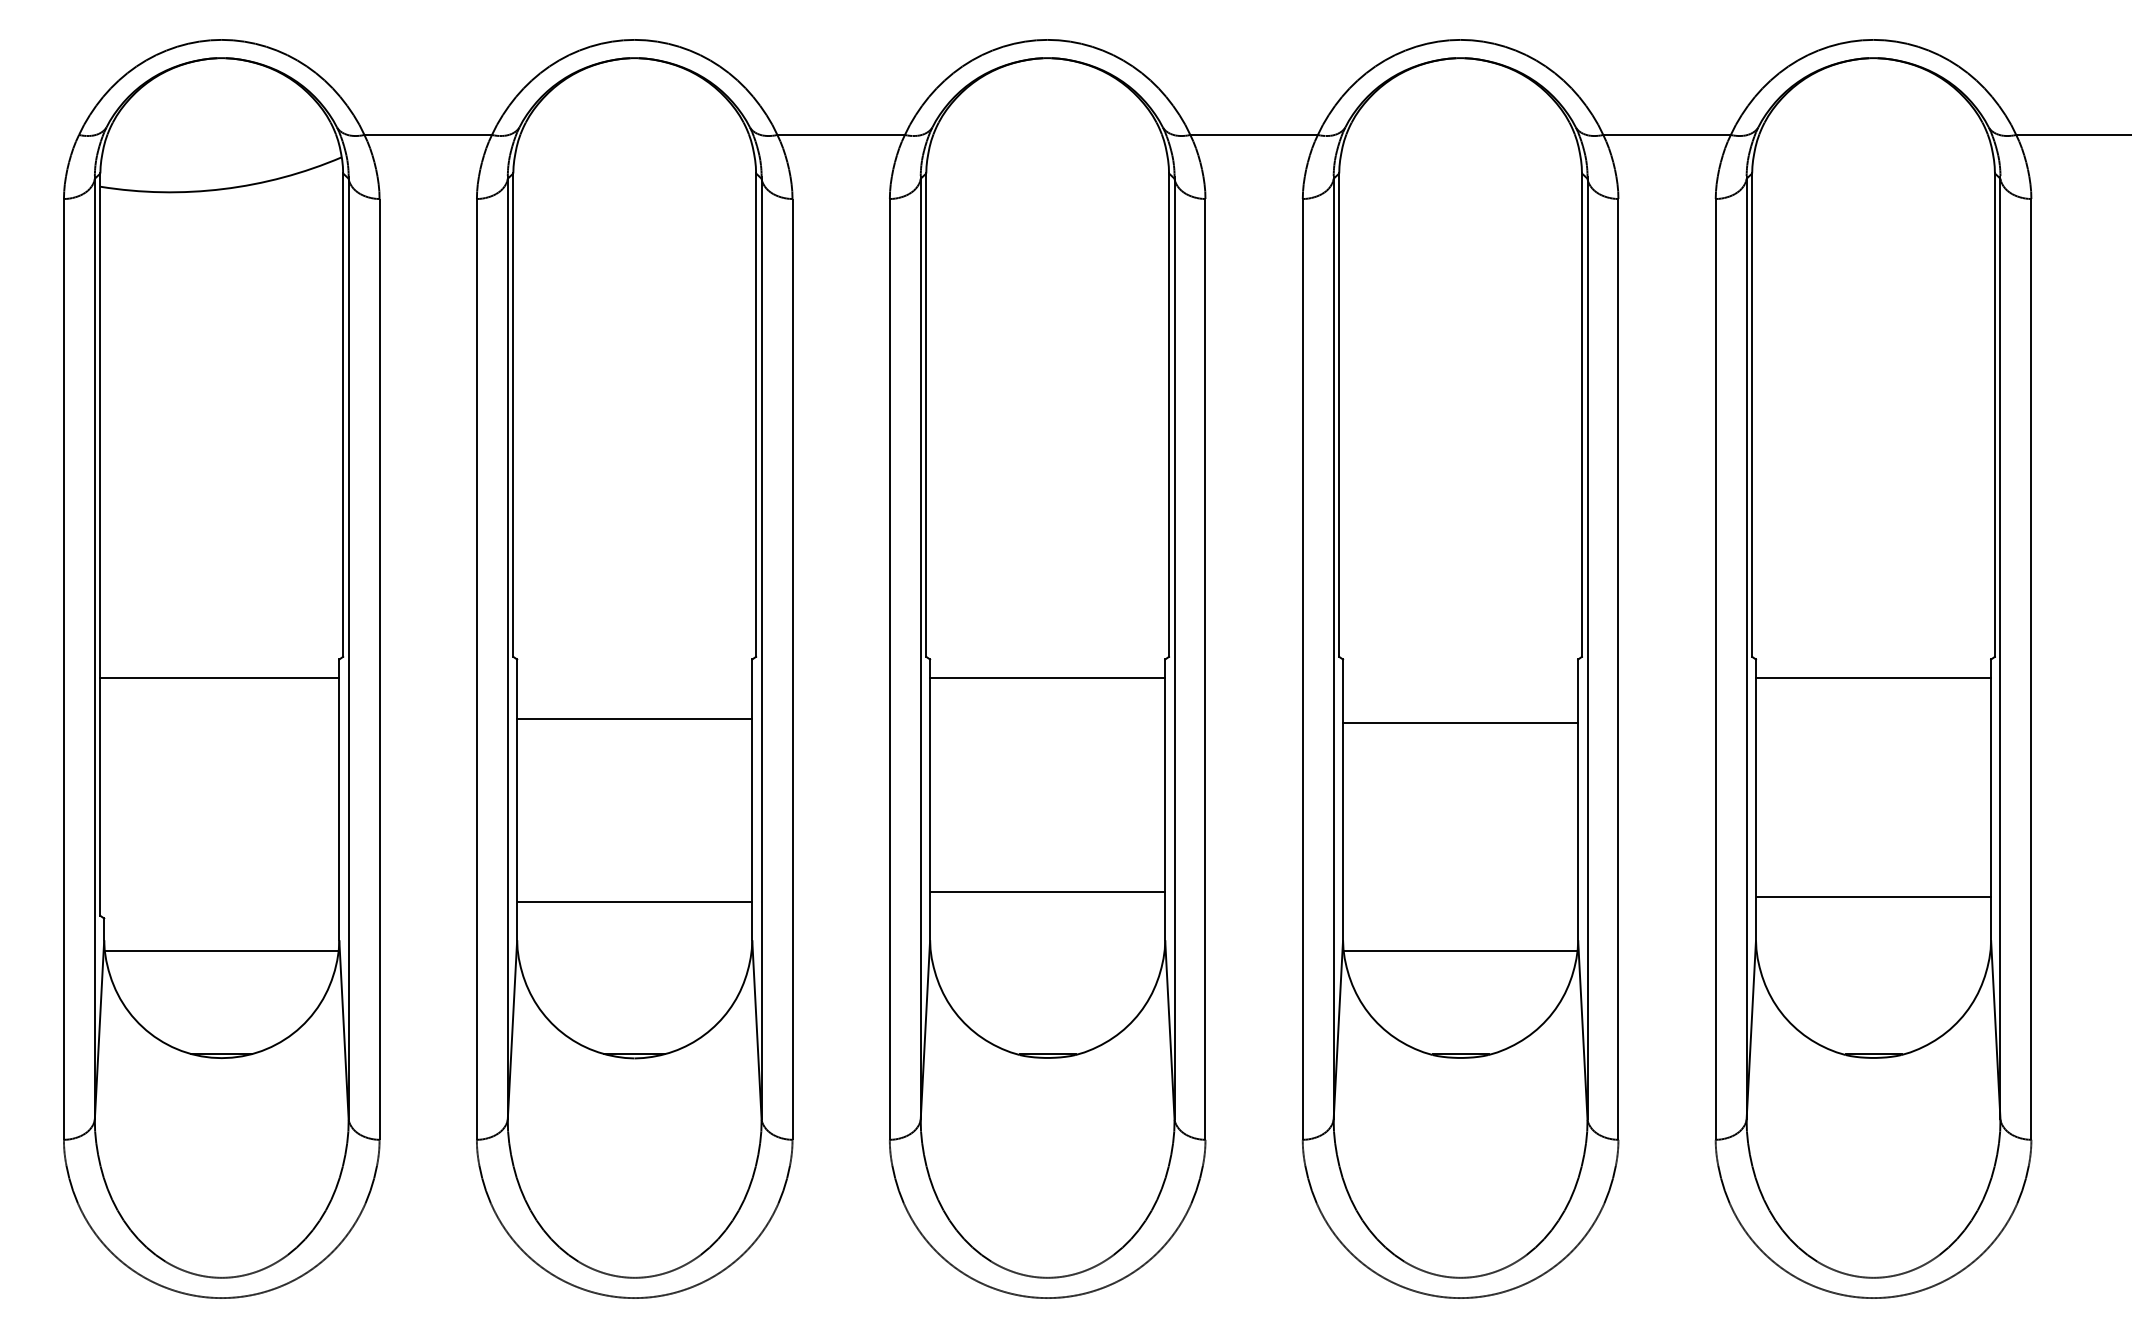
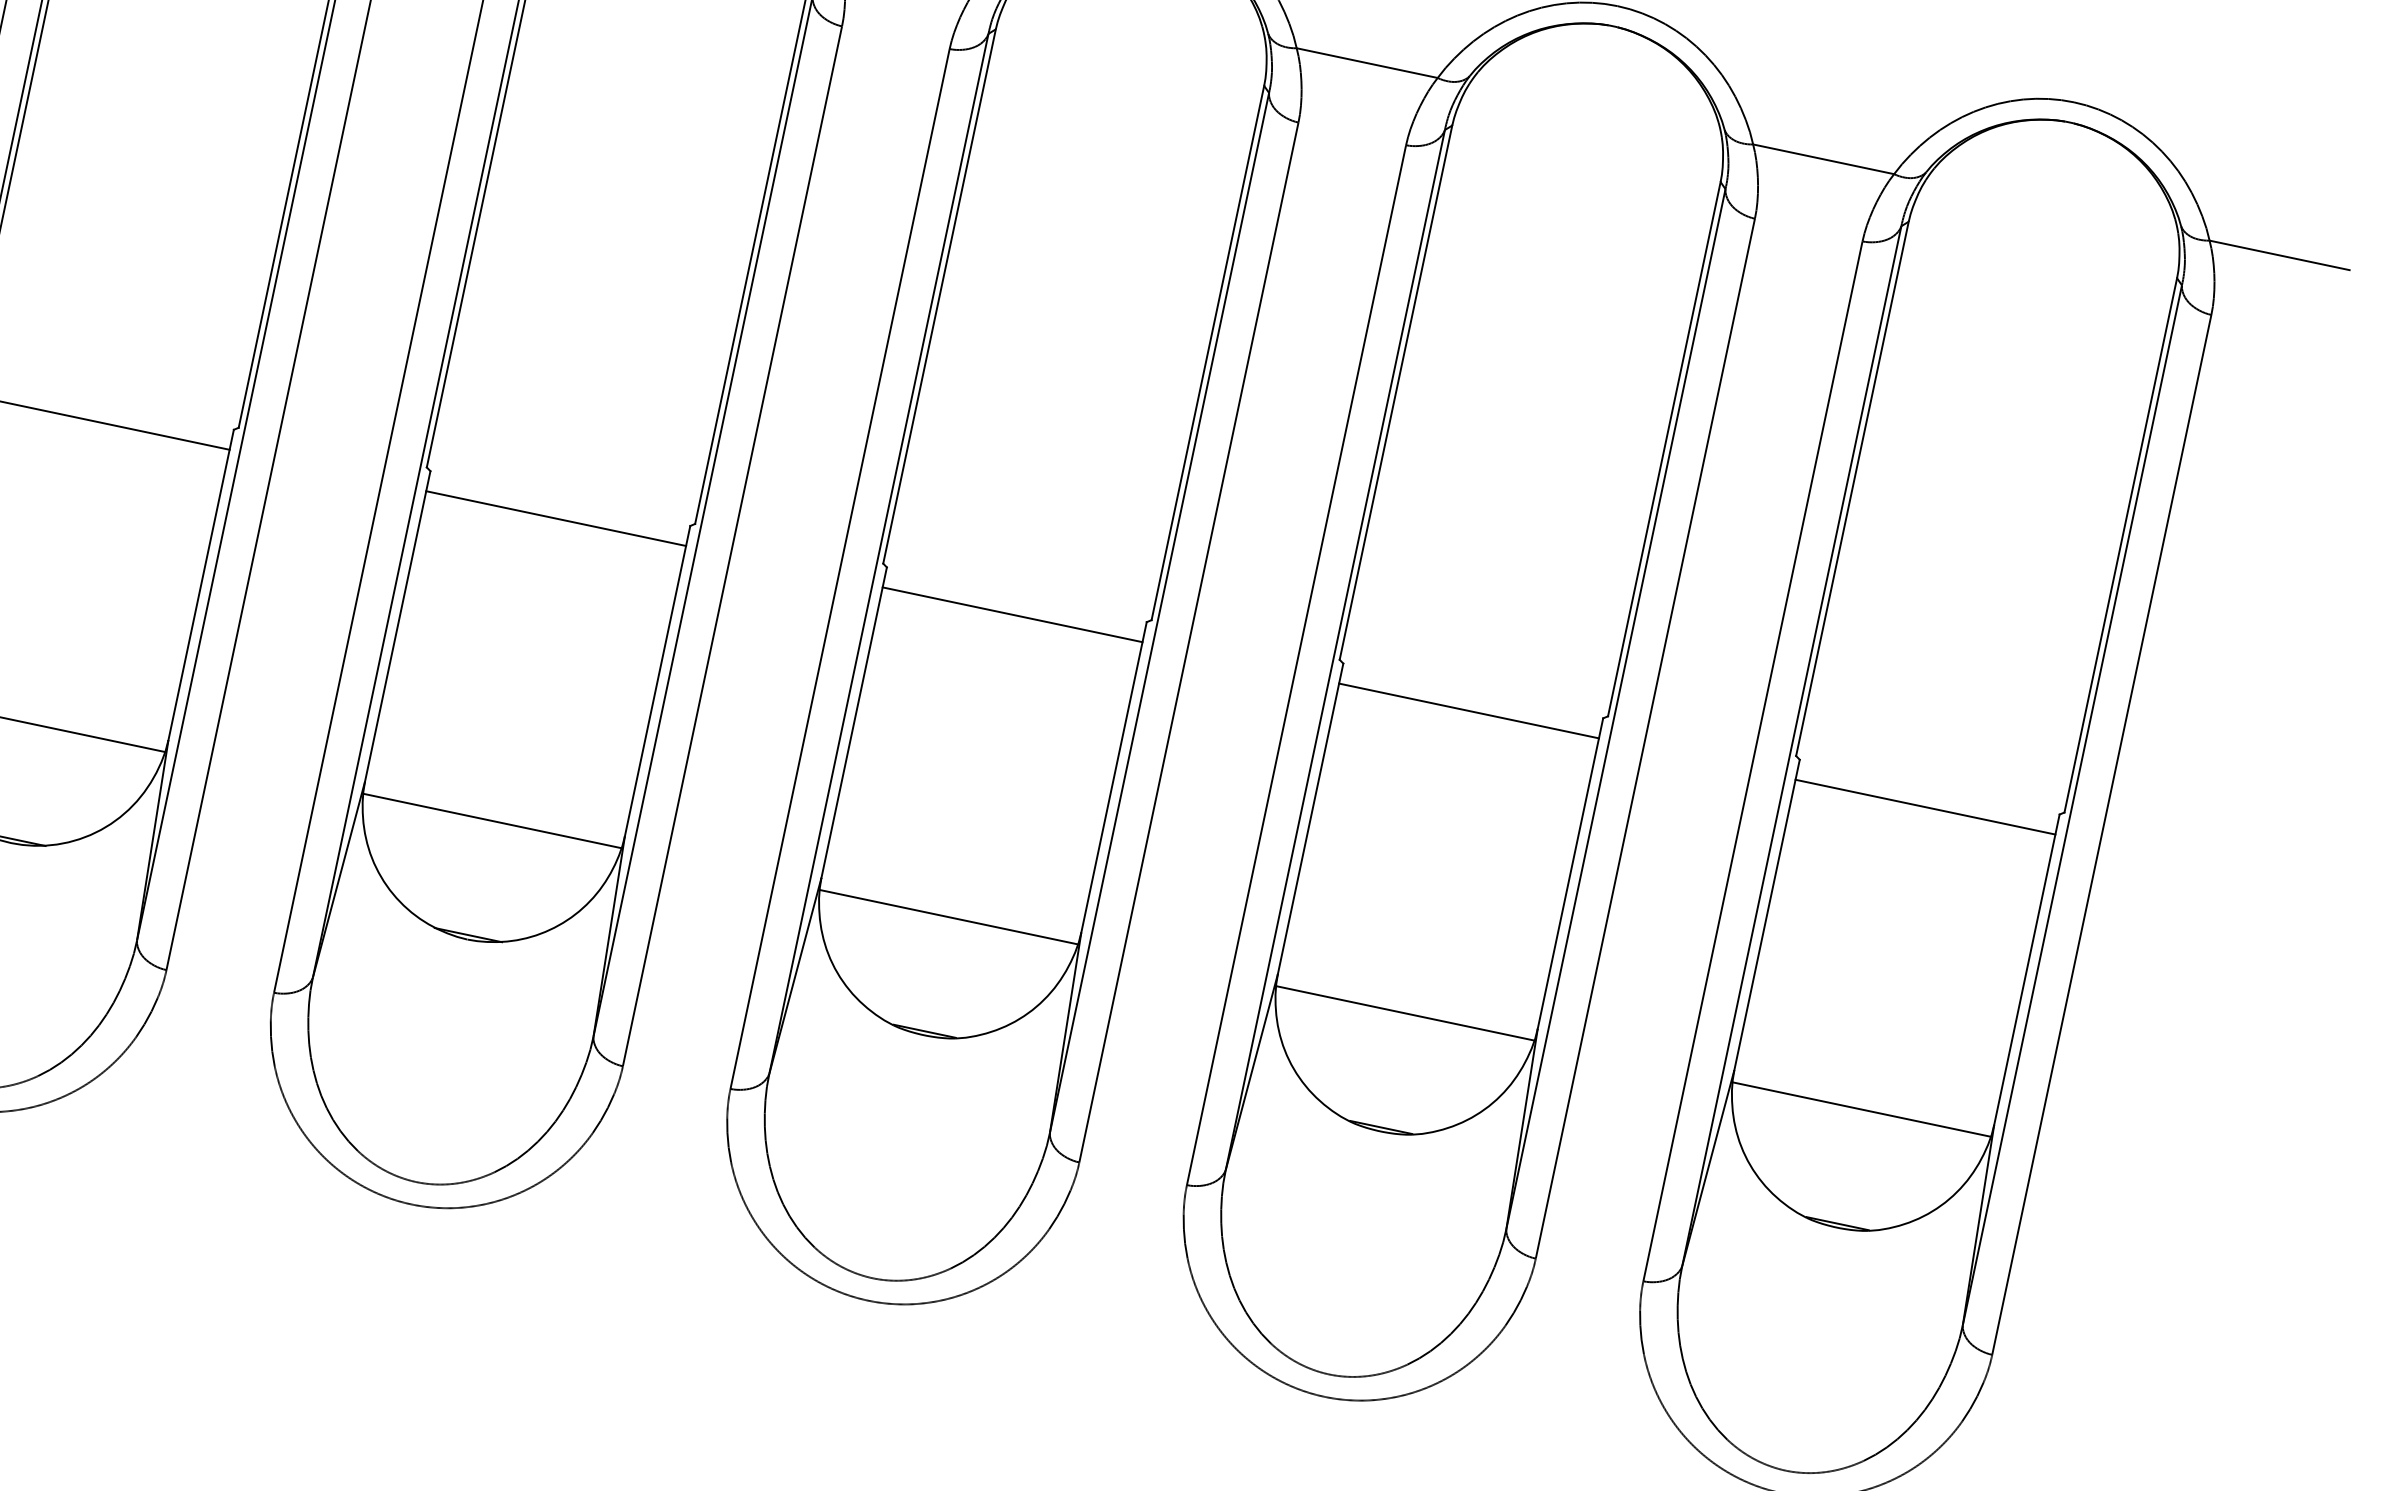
line: (634, 718) -> (555, 518), moved
line: (1460, 722) -> (1468, 710), moved
line: (1047, 892) -> (948, 917), moved
line: (1873, 897) -> (1861, 1109), moved
line: (634, 902) -> (492, 821), moved

